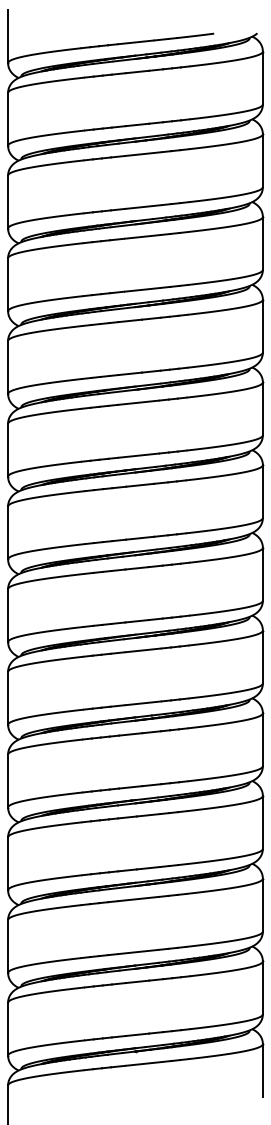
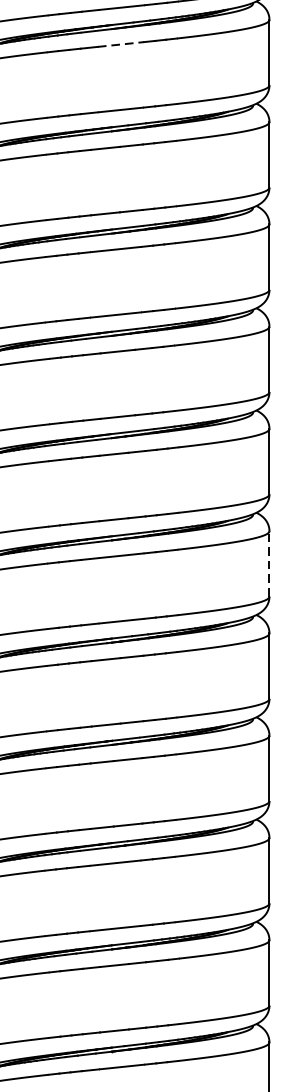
line: (142, 236) -> (120, 44), solid -> dashed
line: (262, 656) -> (269, 563), solid -> dashed

